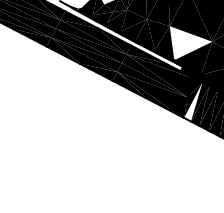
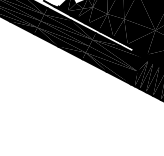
fill: (190, 43) -> (139, 31), added
fill: (193, 101) -> (141, 74), added

